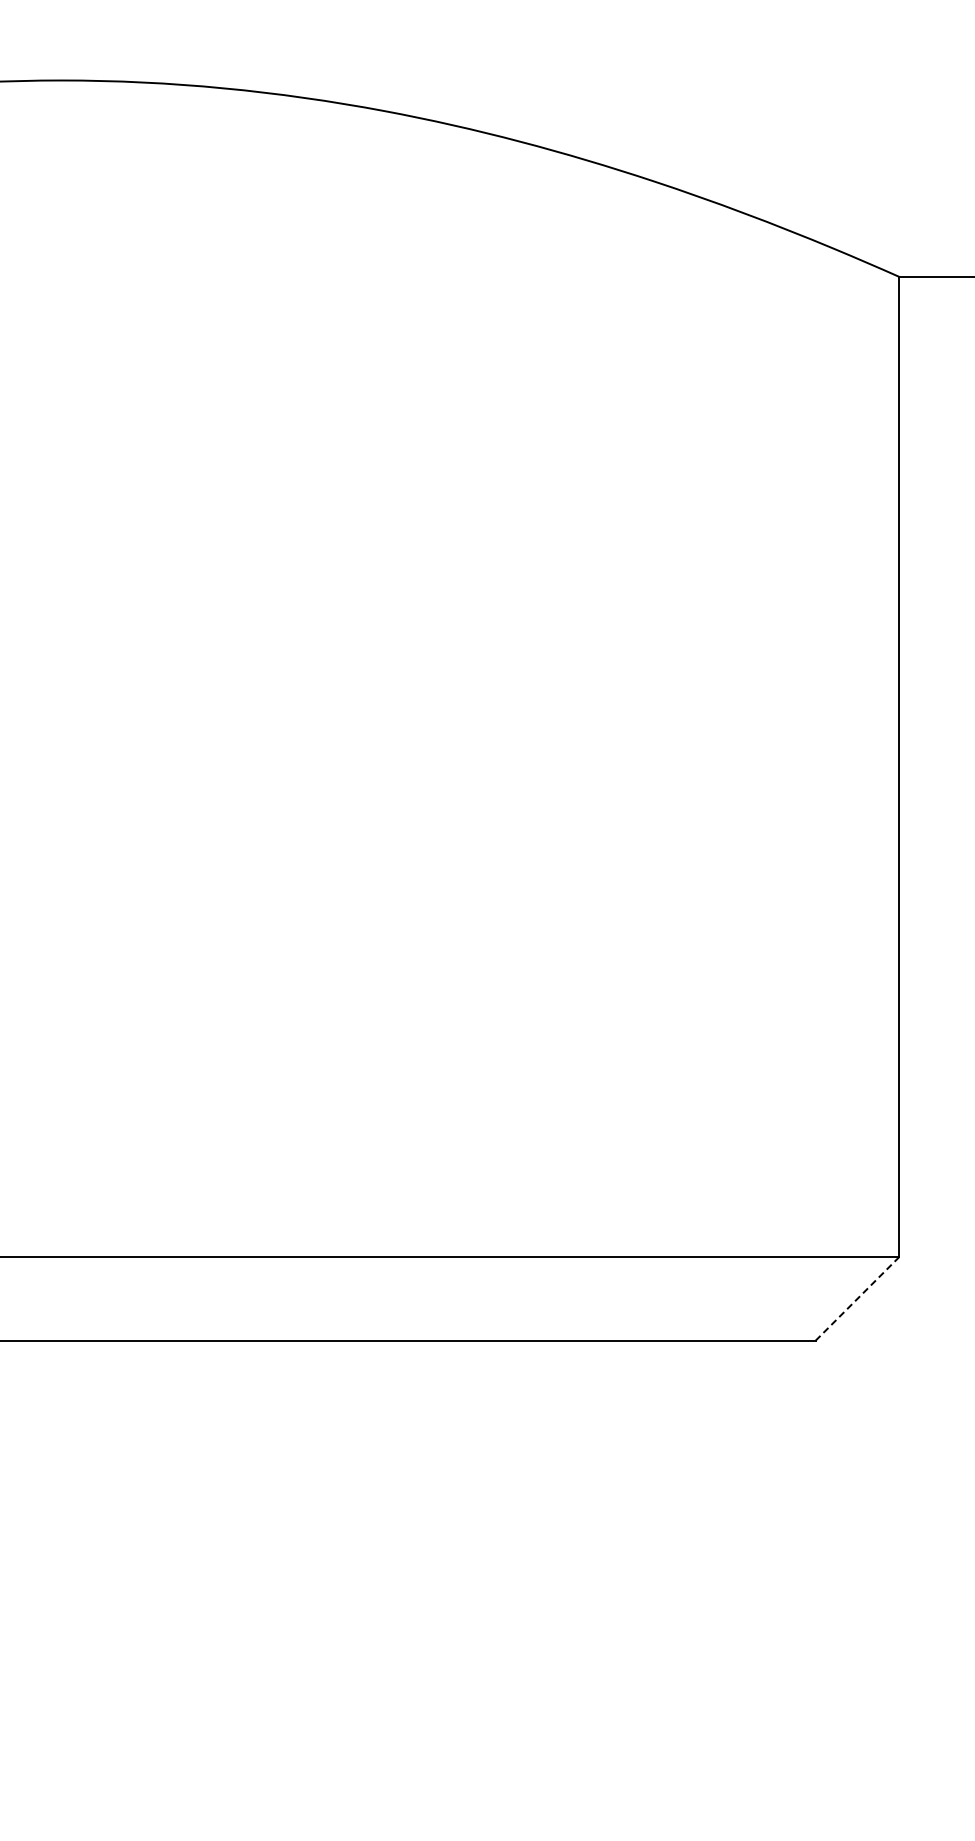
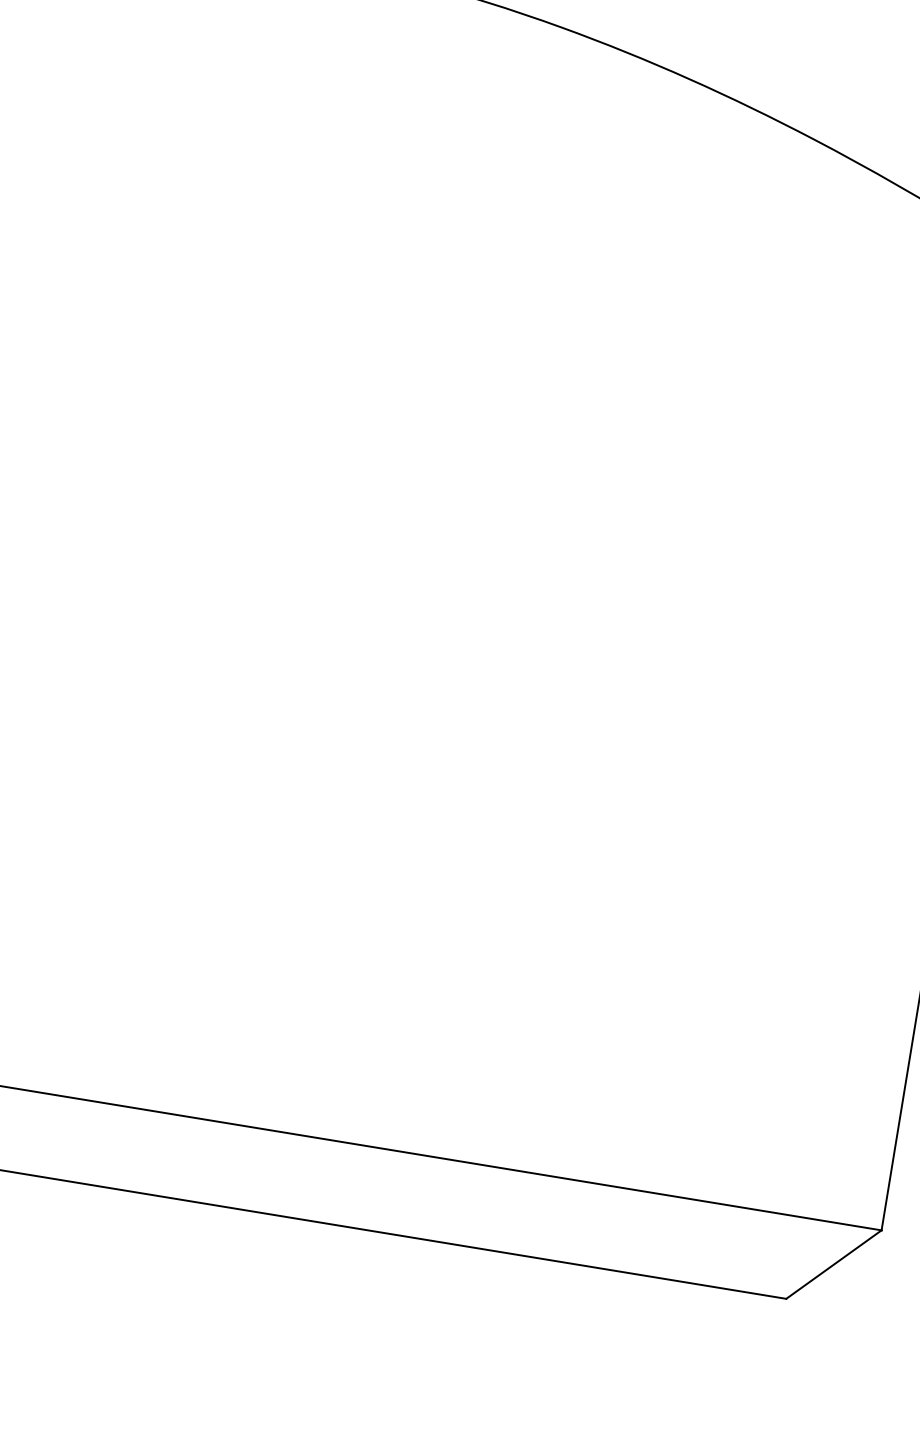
line: (857, 1298) -> (834, 1264), dashed -> solid

